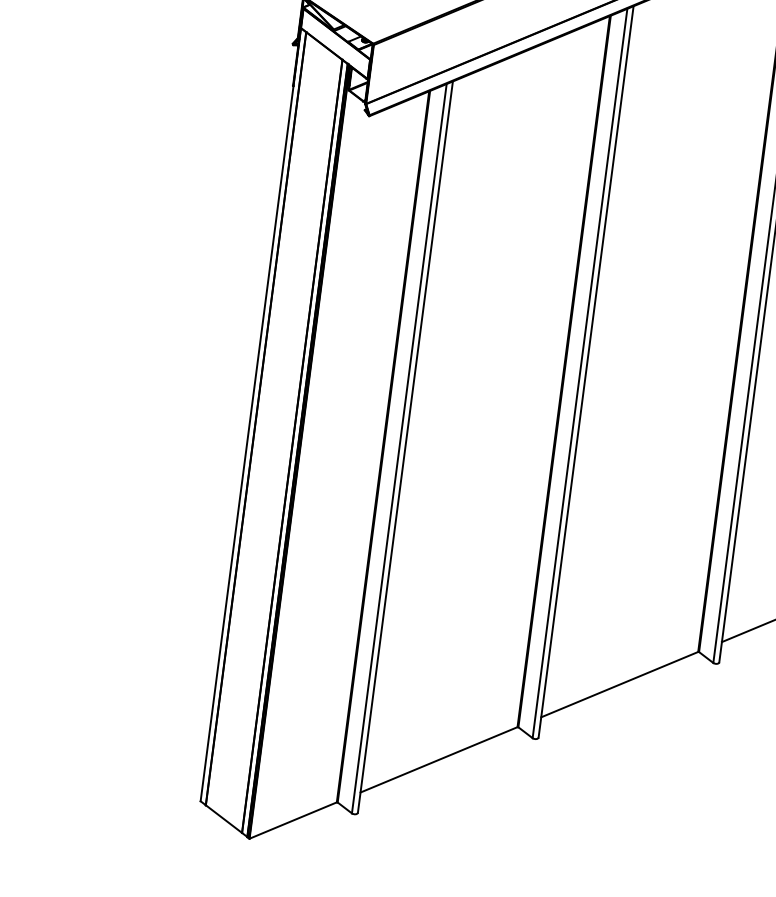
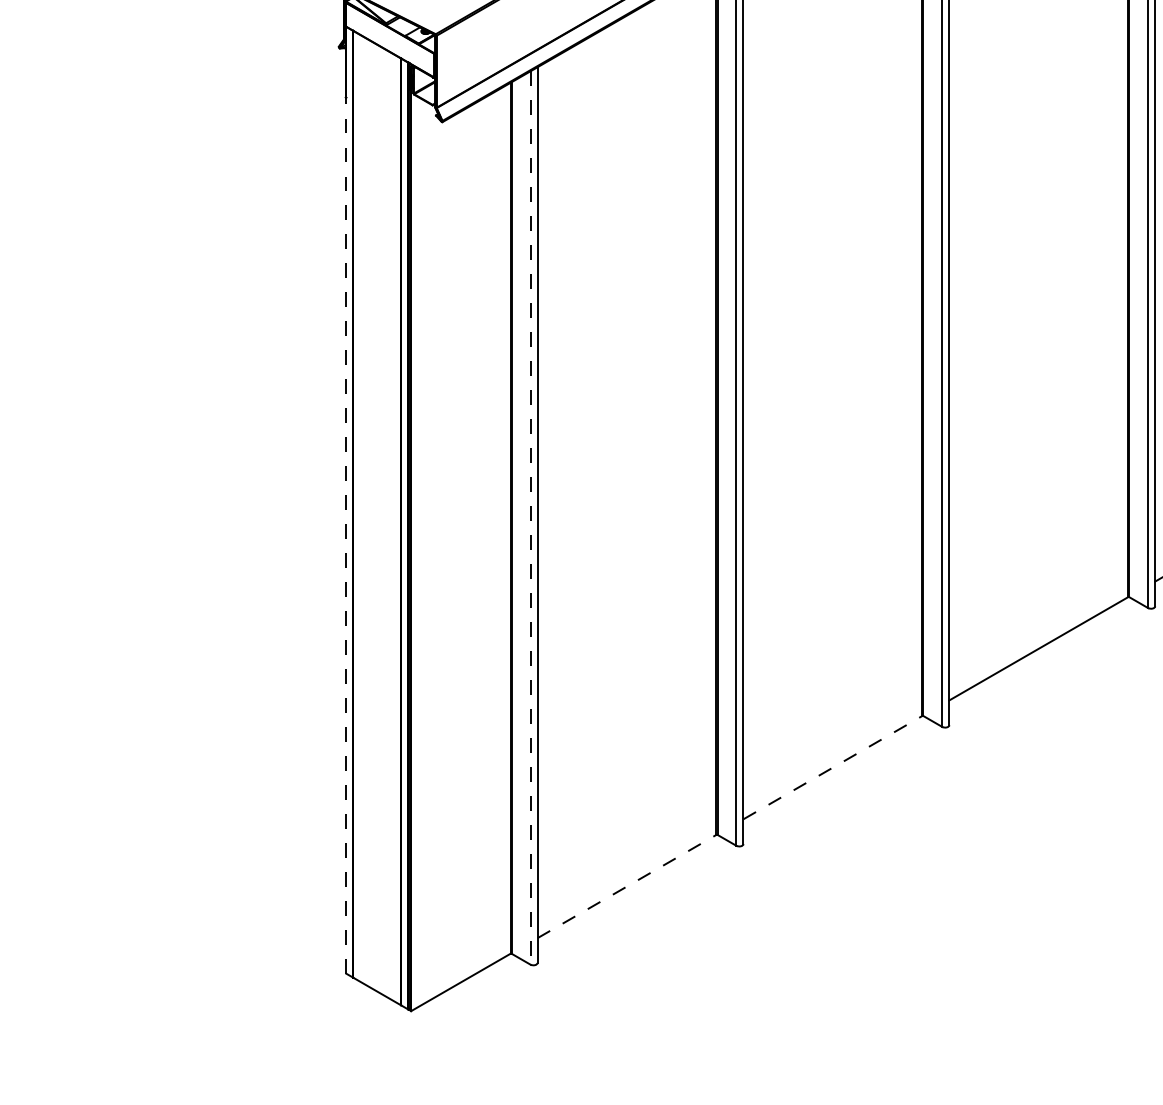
line: (251, 414) -> (346, 499), solid -> dashed
line: (399, 448) -> (530, 517), solid -> dashed
line: (620, 684) -> (833, 767), solid -> dashed
line: (439, 759) -> (627, 886), solid -> dashed

